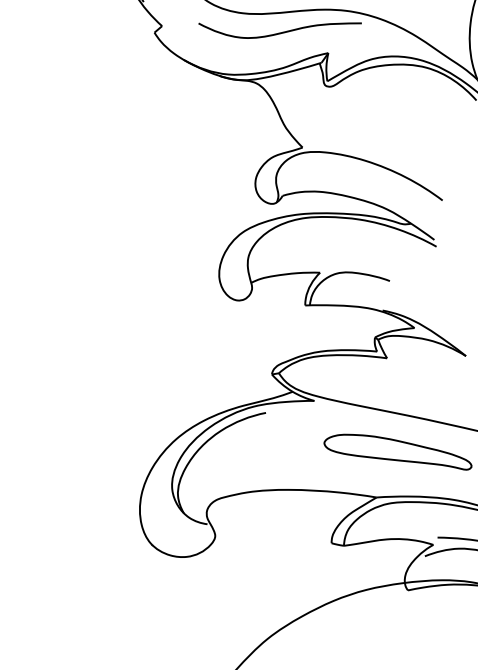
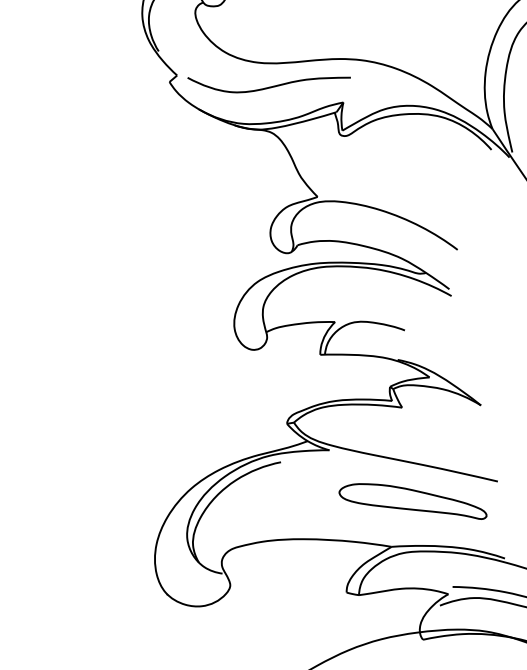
curve: (280, 32) -> (269, 86), moved

